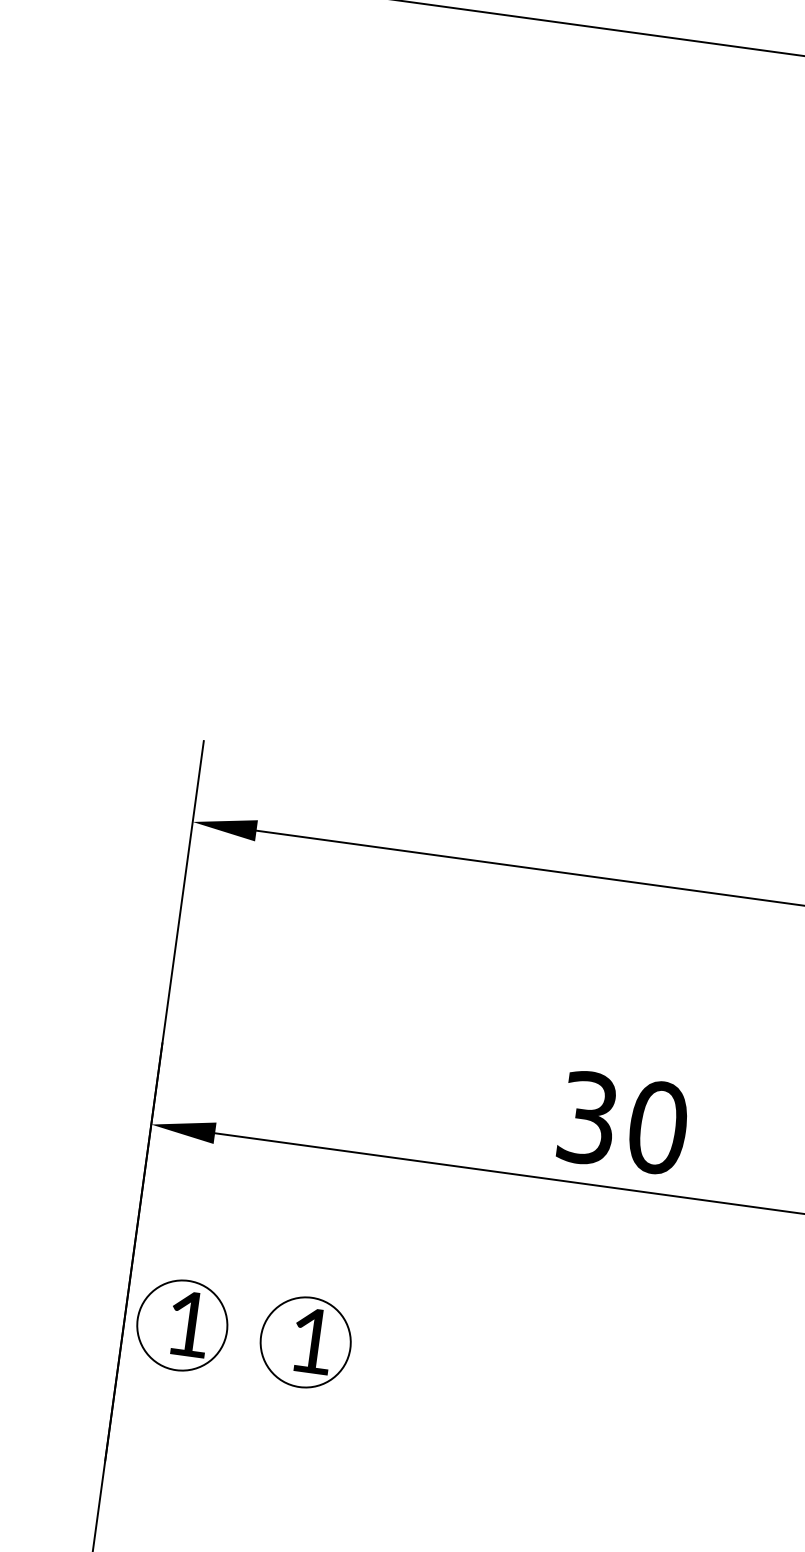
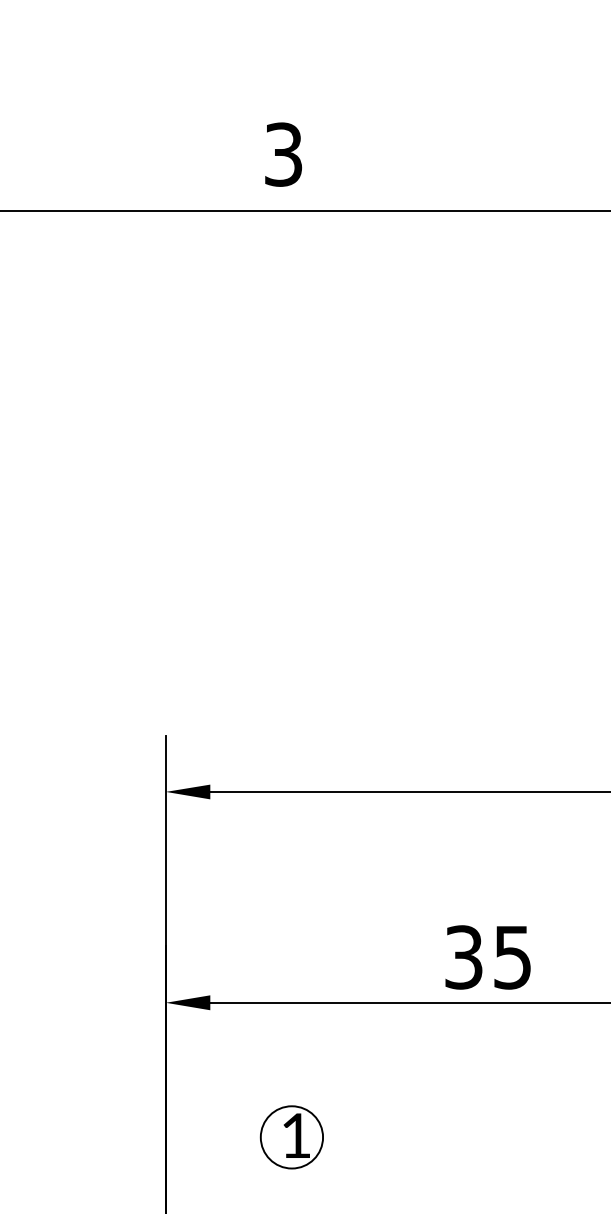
text: (657, 1127) -> (512, 957), 30 -> 35
part: (181, 1325) -> (205, 1137), removed

